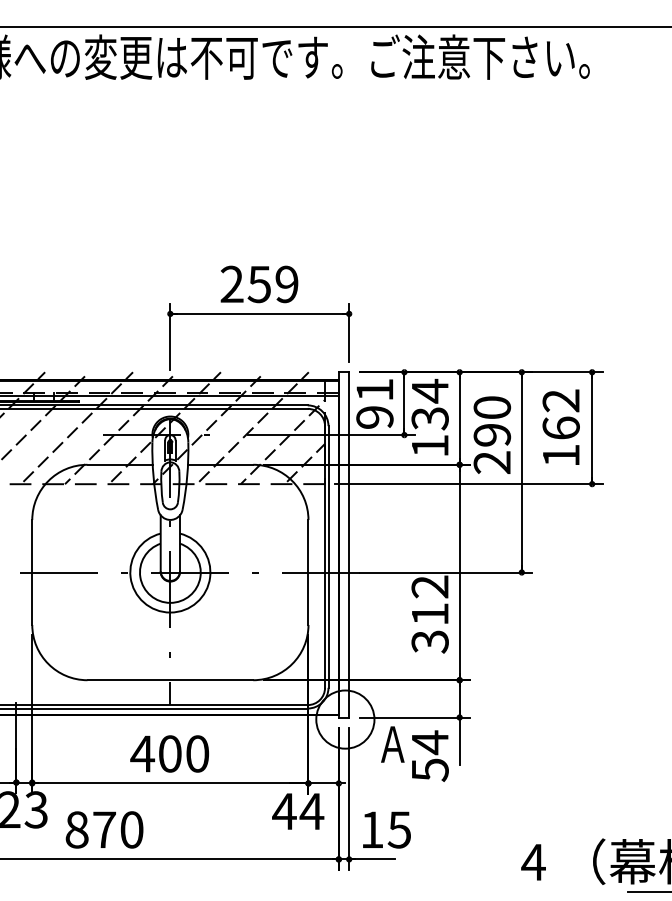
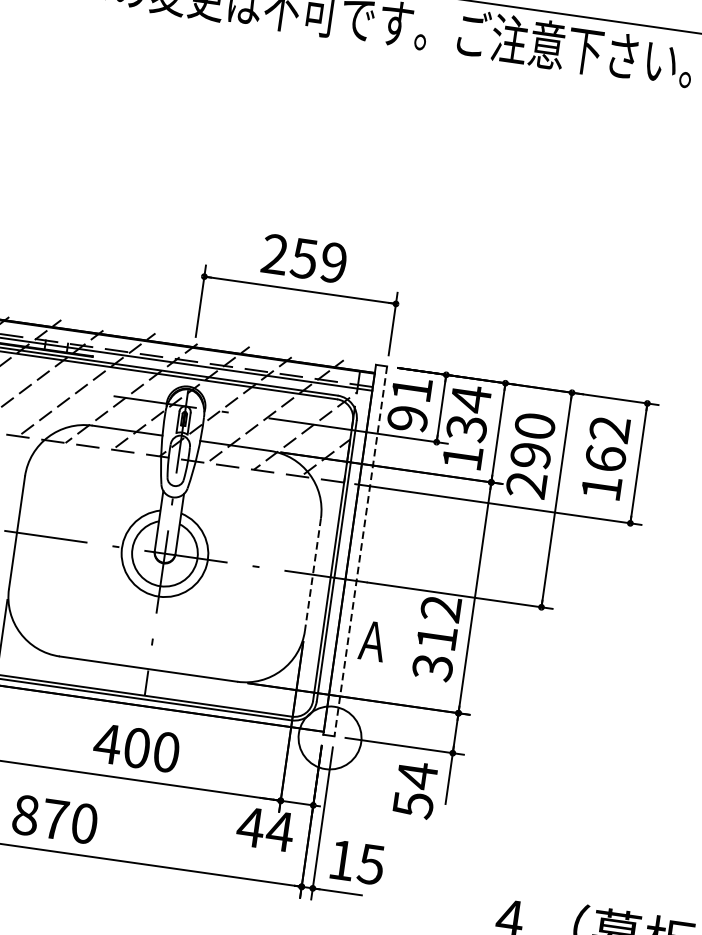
line: (349, 544) -> (361, 551), solid -> dashed
line: (308, 573) -> (312, 575), solid -> dashed
text: (392, 744) -> (372, 641), moved

